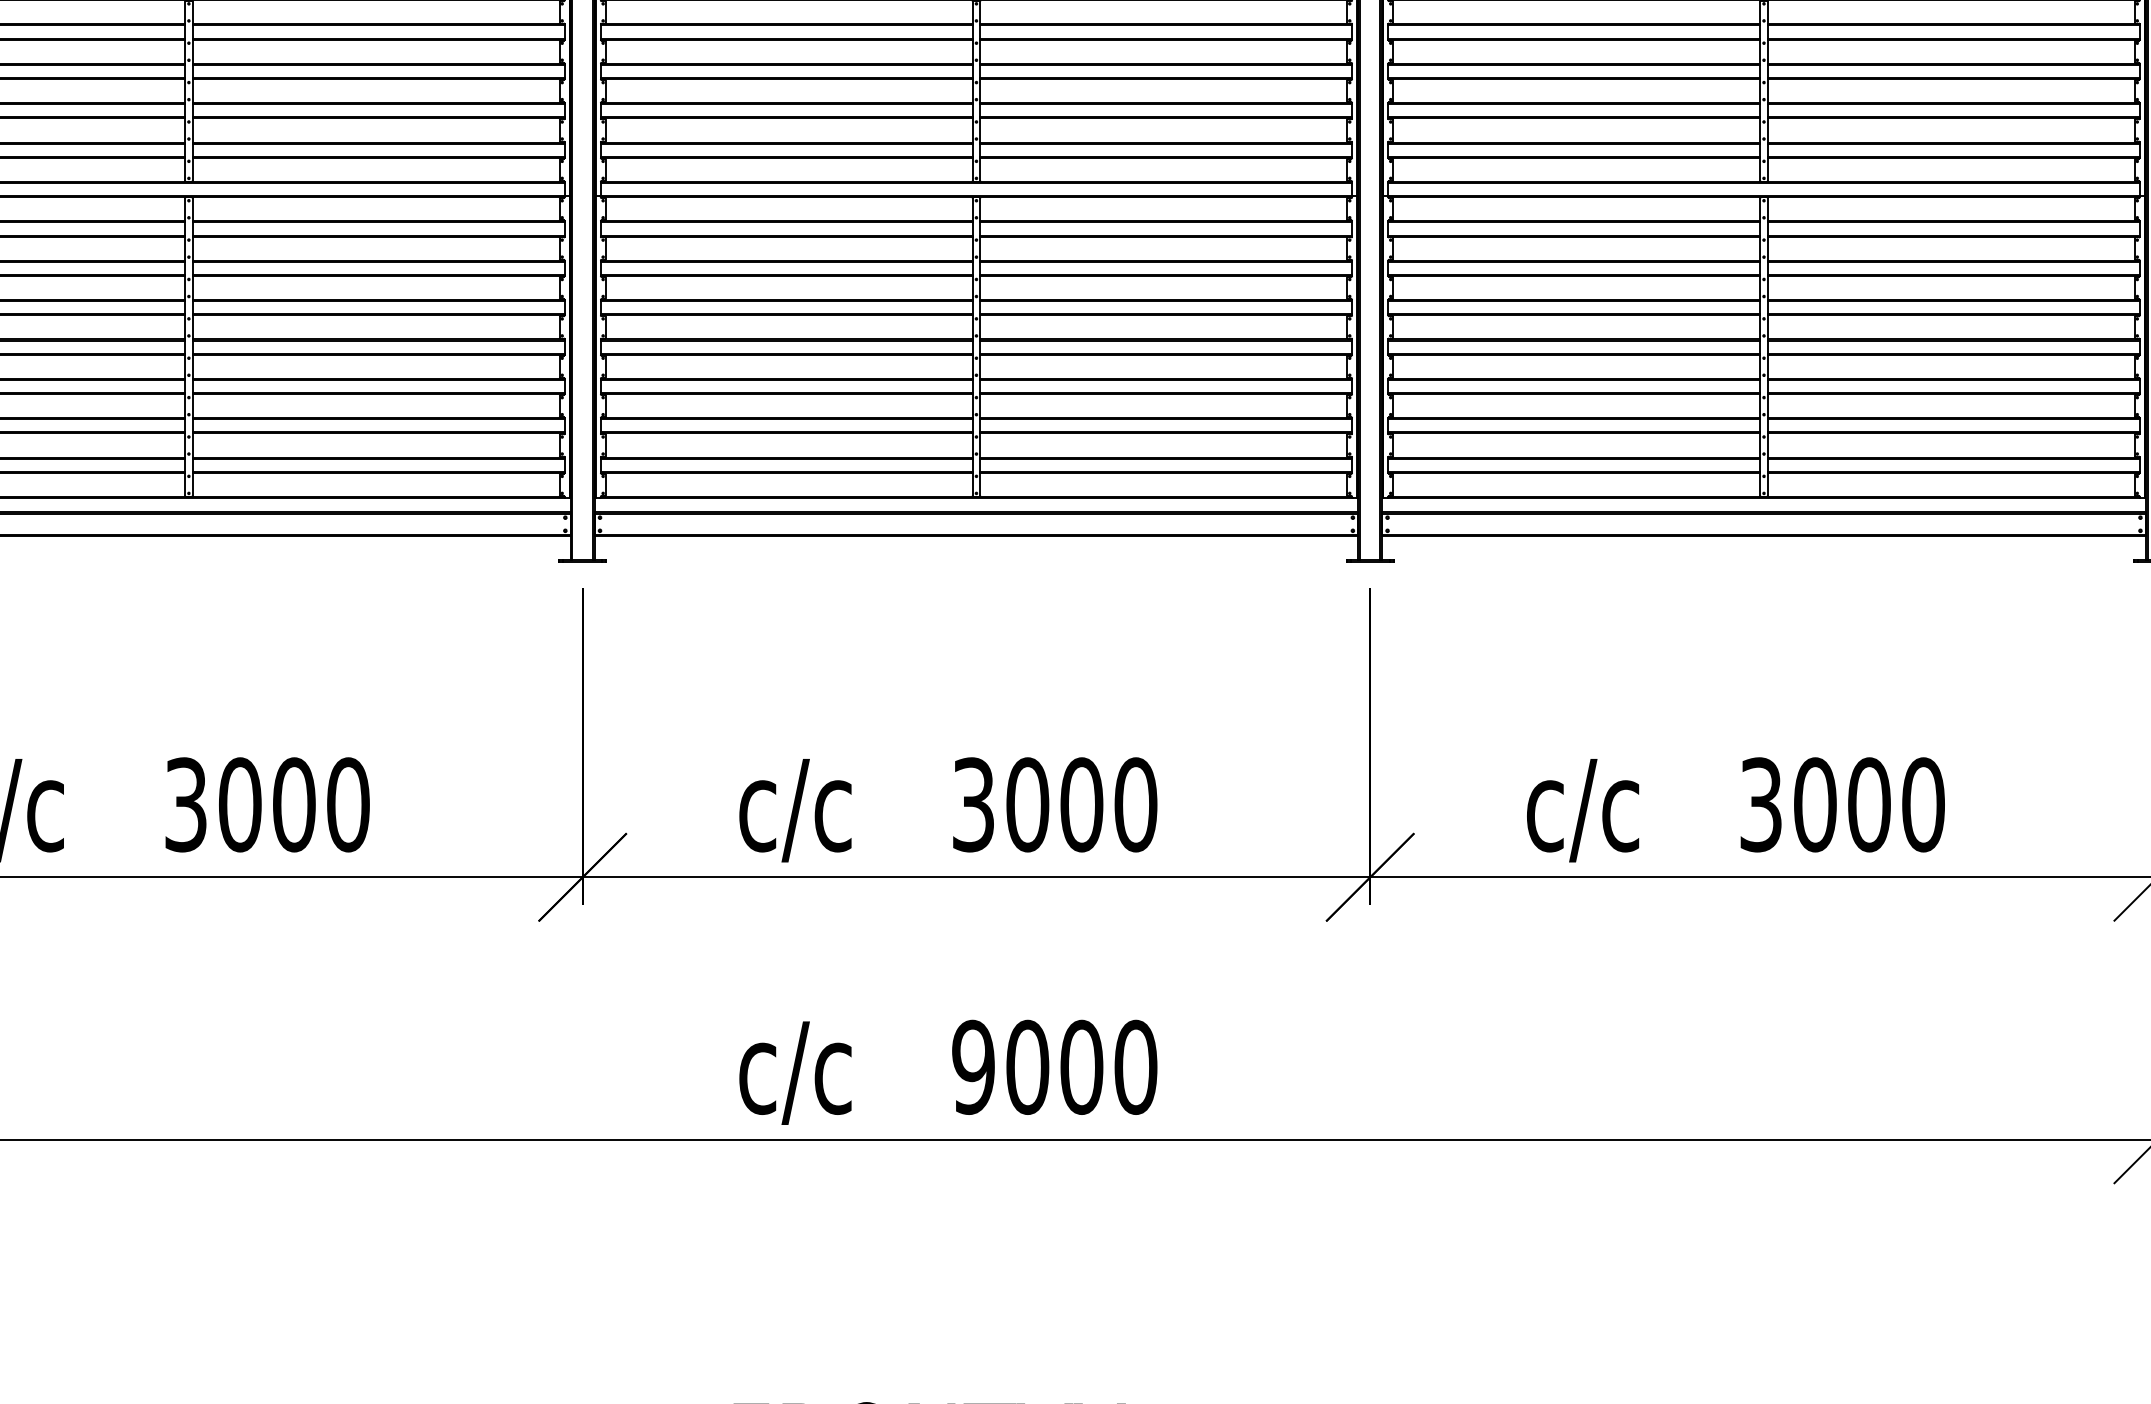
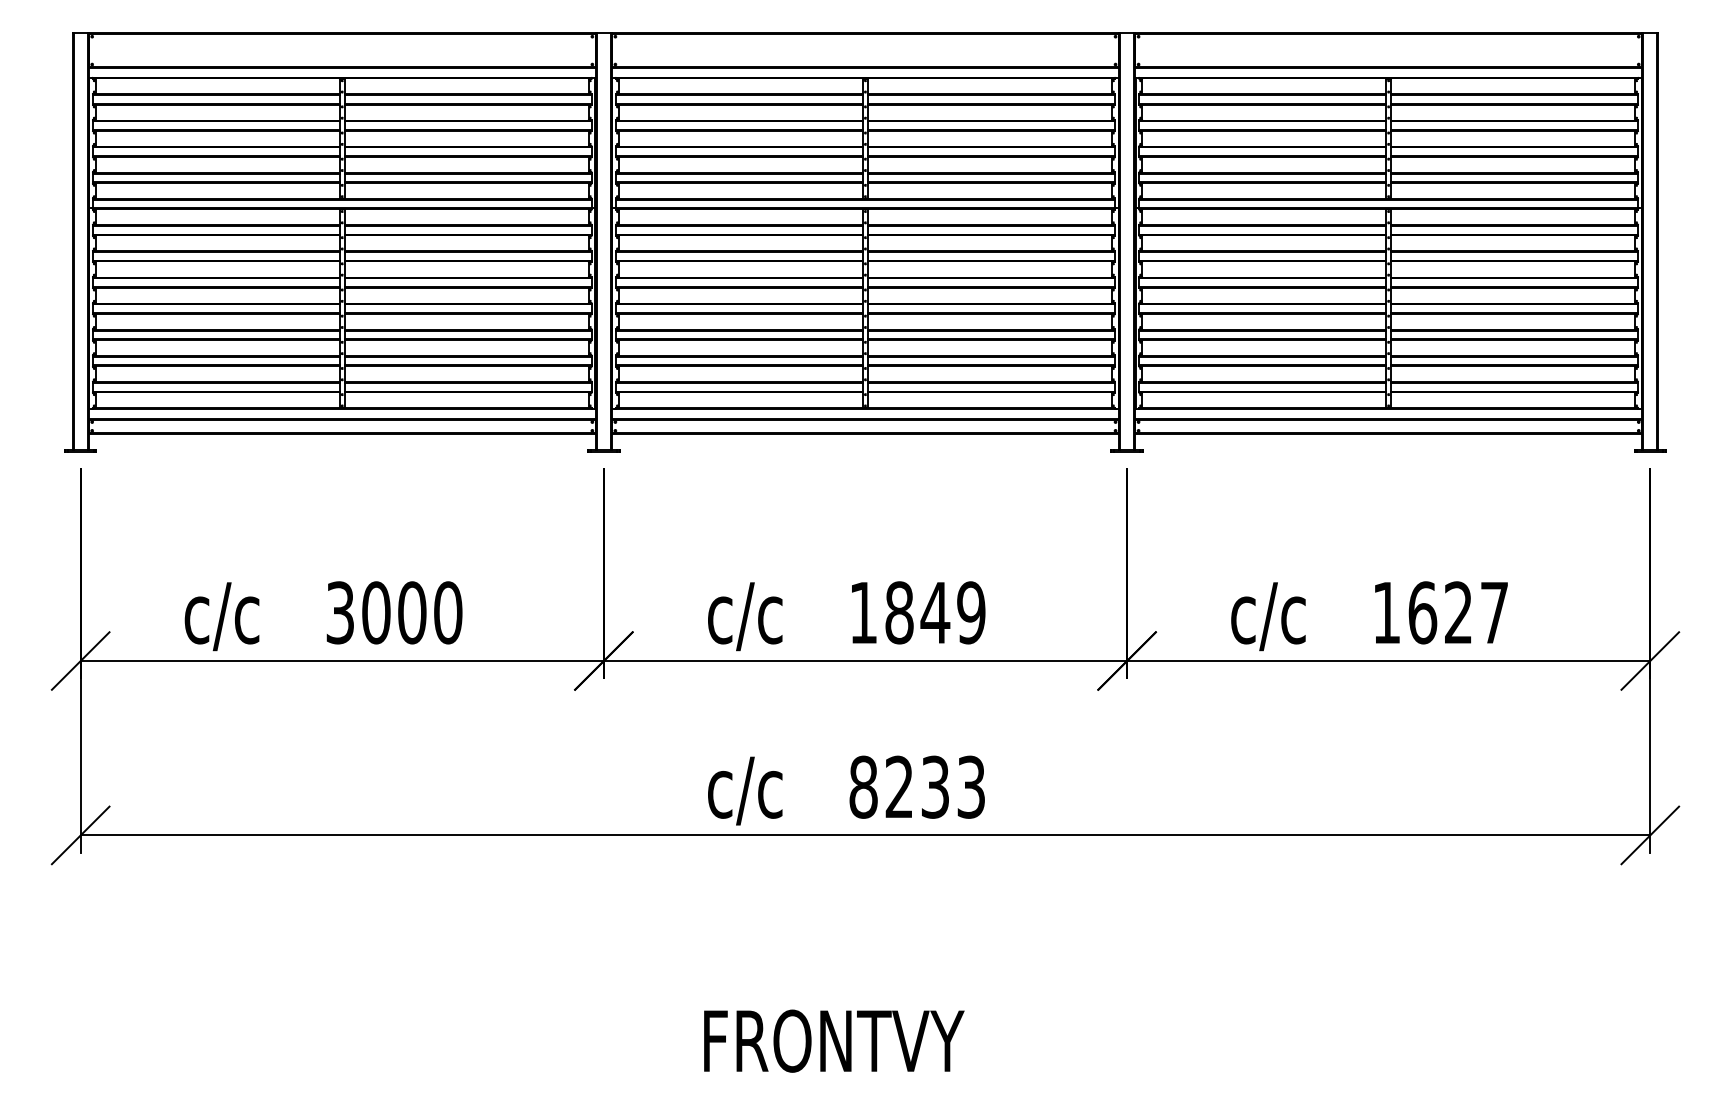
text: (1054, 804) -> (917, 612), 3000 -> 1849
text: (1842, 804) -> (1440, 612), 3000 -> 1627
text: (1054, 1066) -> (917, 786), 9000 -> 8233

